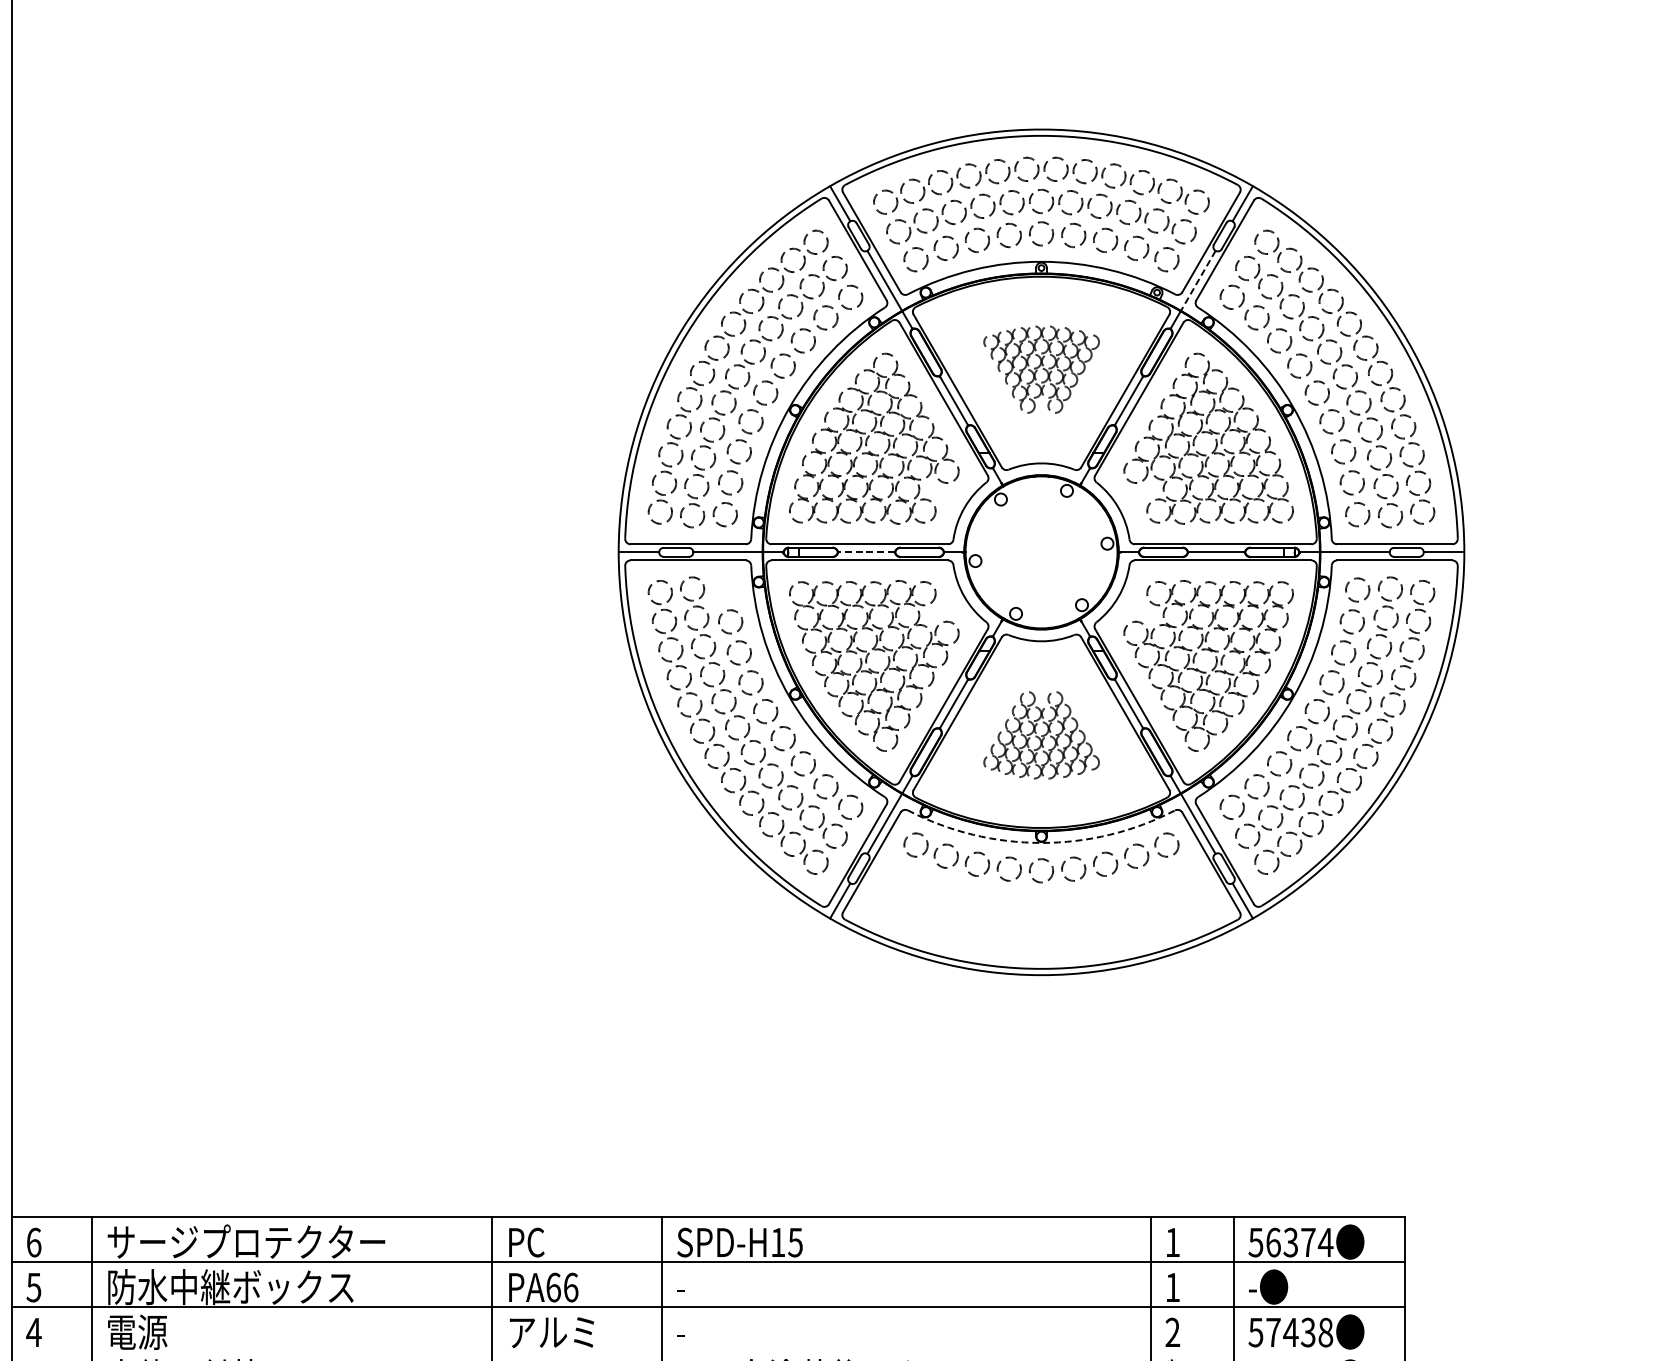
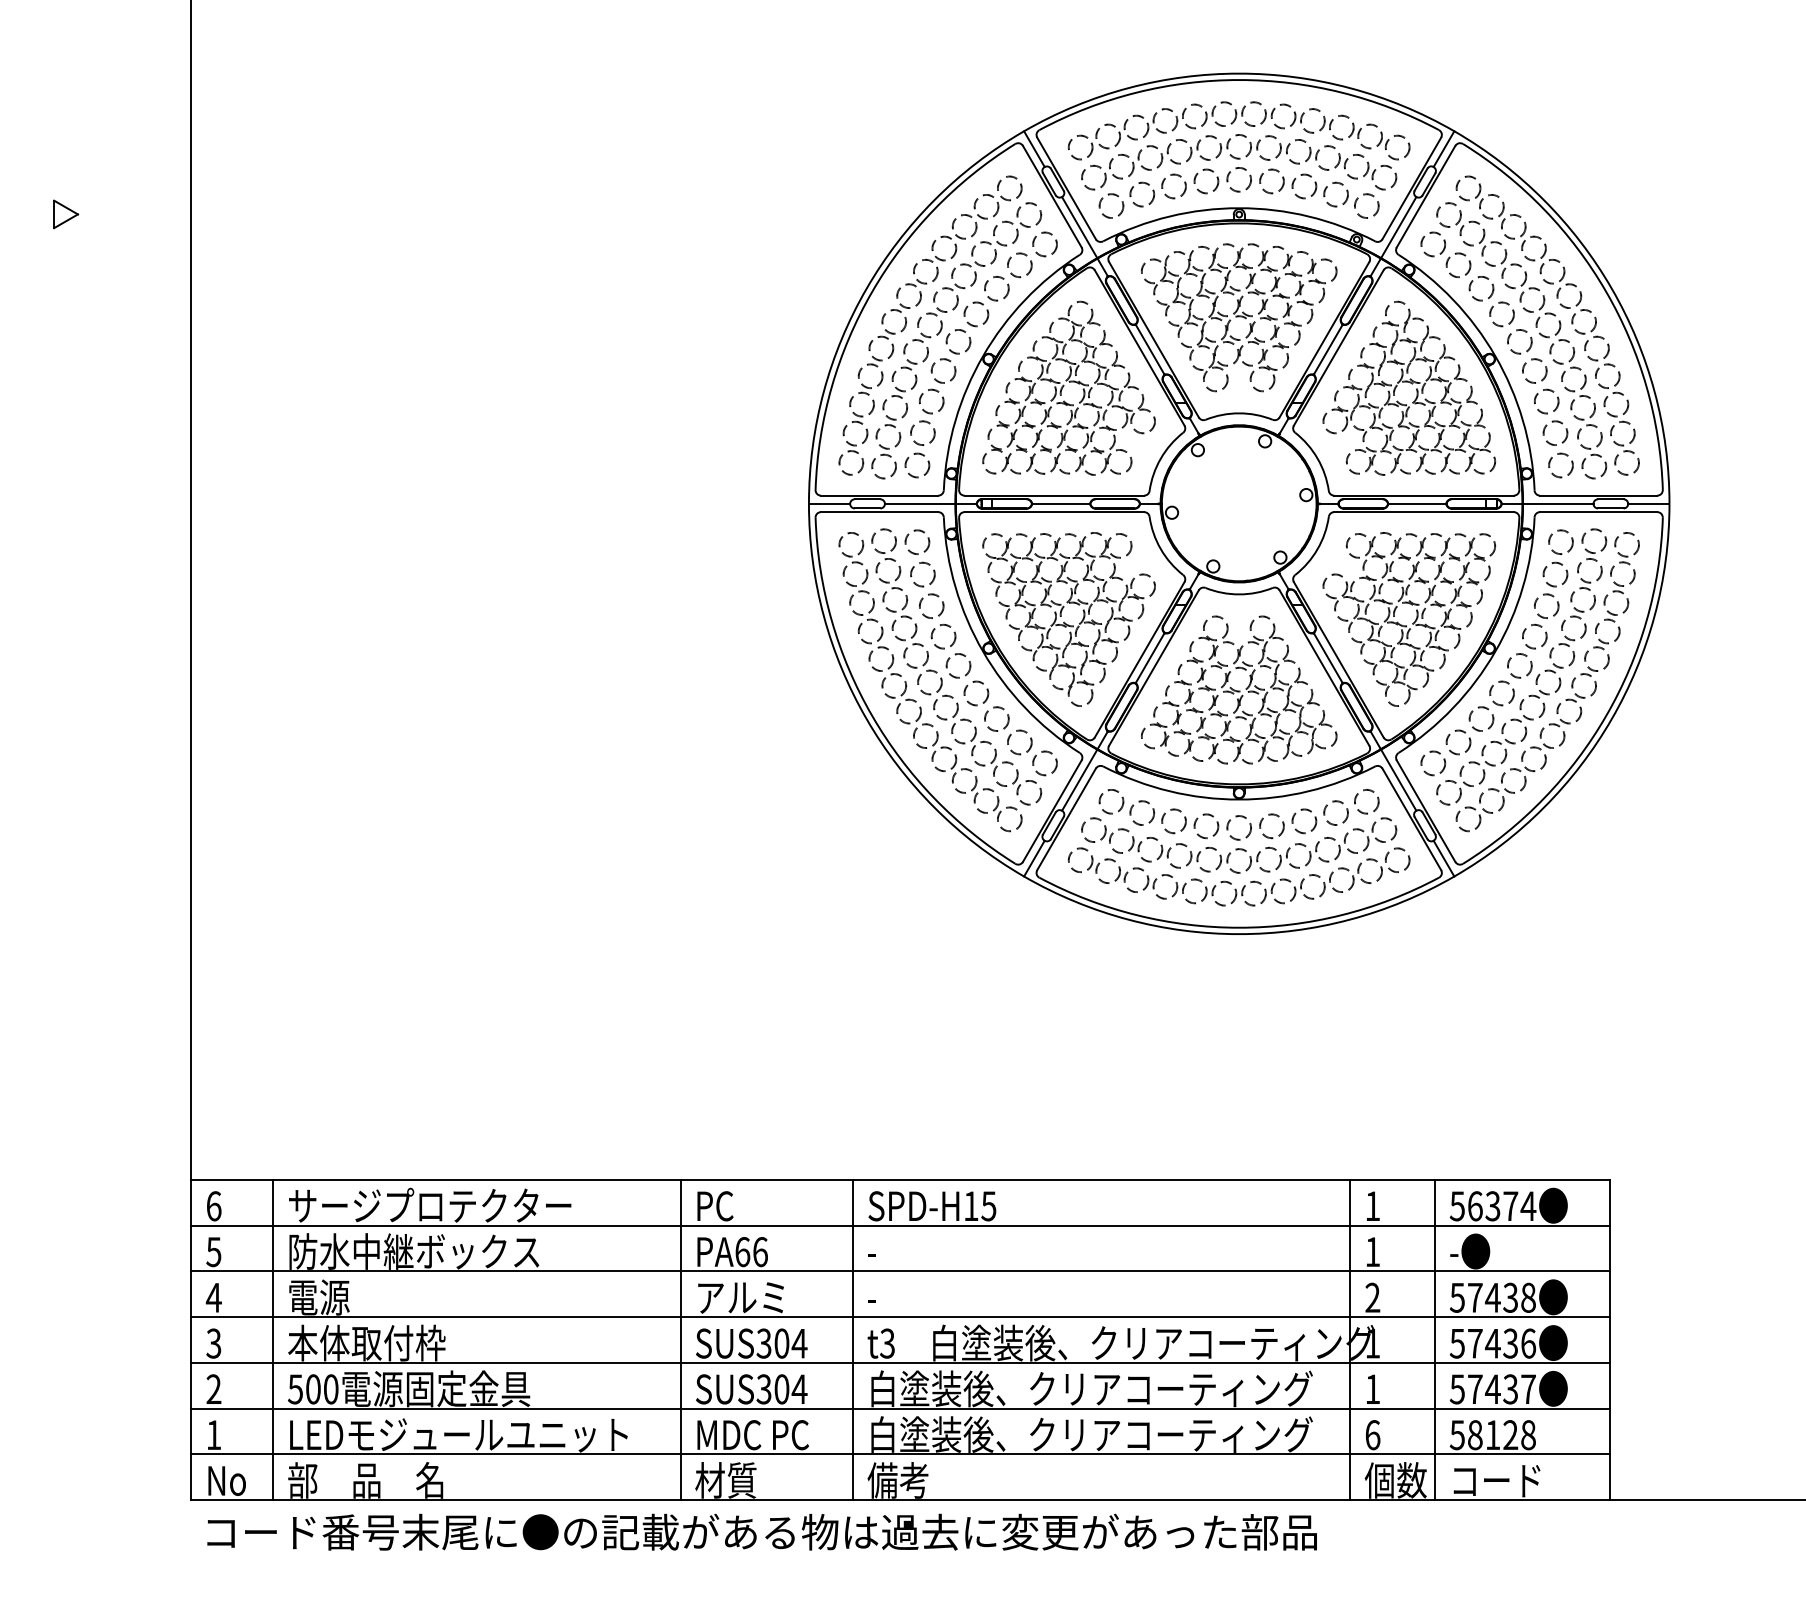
line: (1198, 281) -> (1398, 228), dashed -> solid
part: (1041, 369) -> (1239, 317), size x1.67
line: (866, 551) -> (1061, 503), dashed -> solid
circle: (725, 589) -> (917, 541), added
part: (1041, 734) -> (1239, 689), size x1.67
arc: (1041, 842) -> (1239, 799), dashed -> solid
part: (1036, 912) -> (1234, 870), added
line: (708, 1351) -> (900, 1317), added

